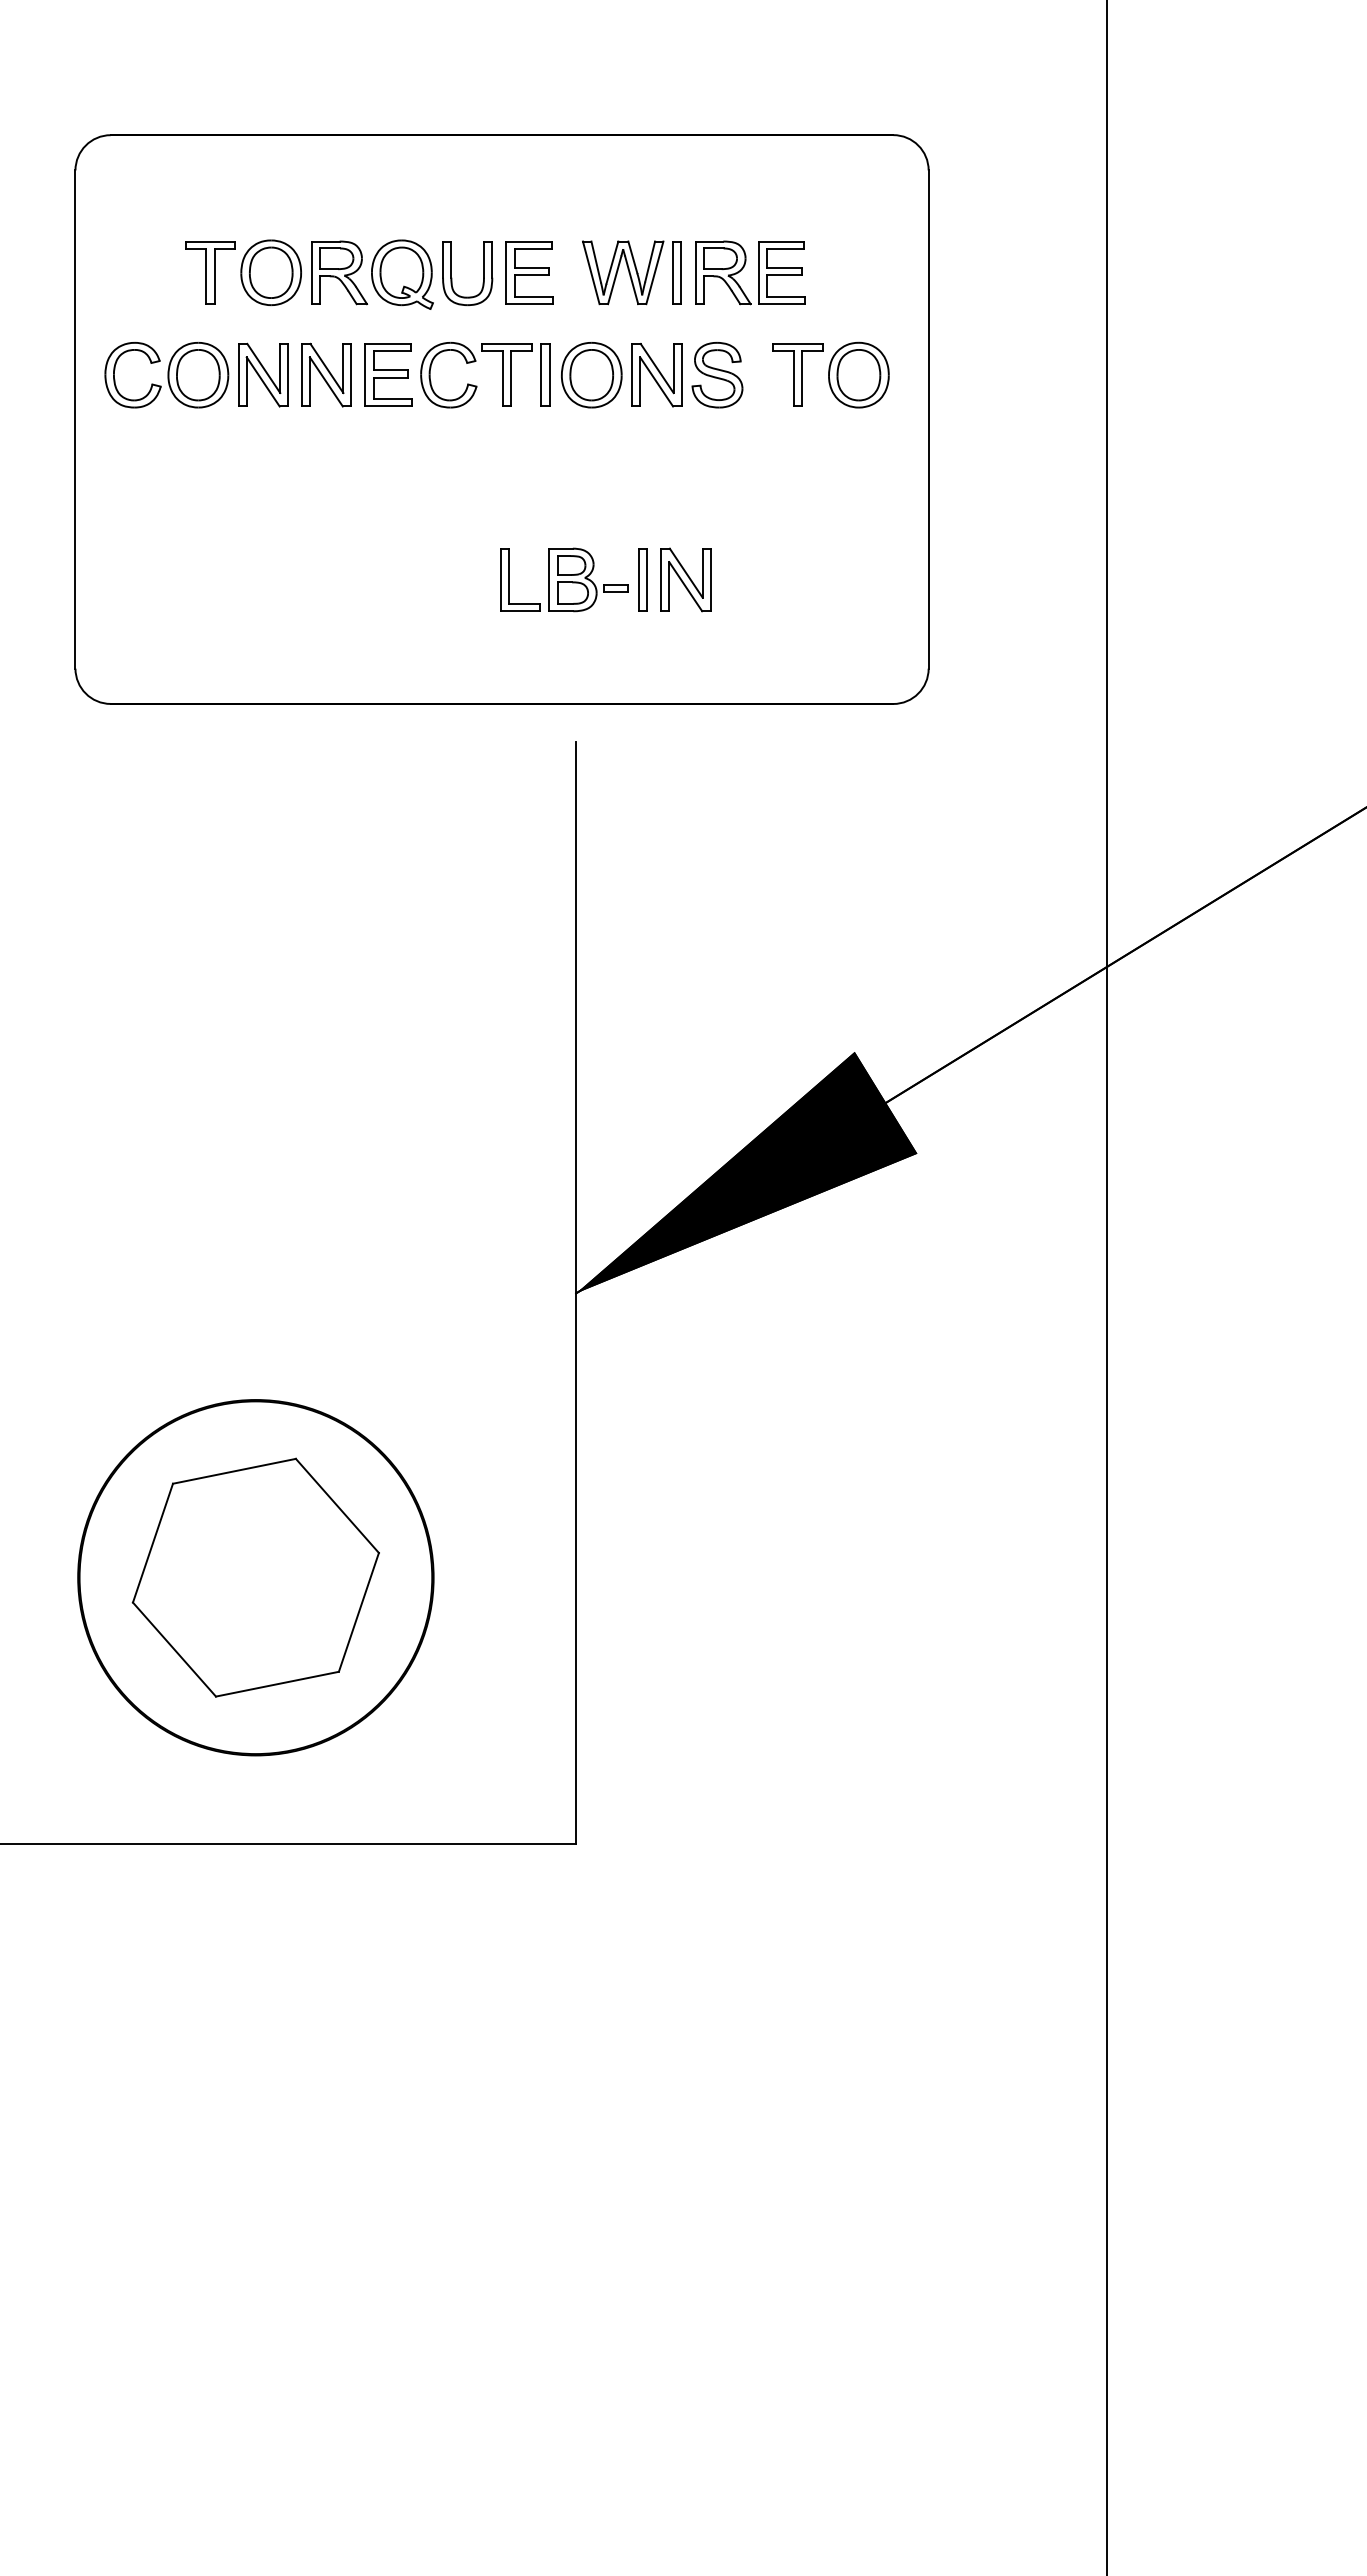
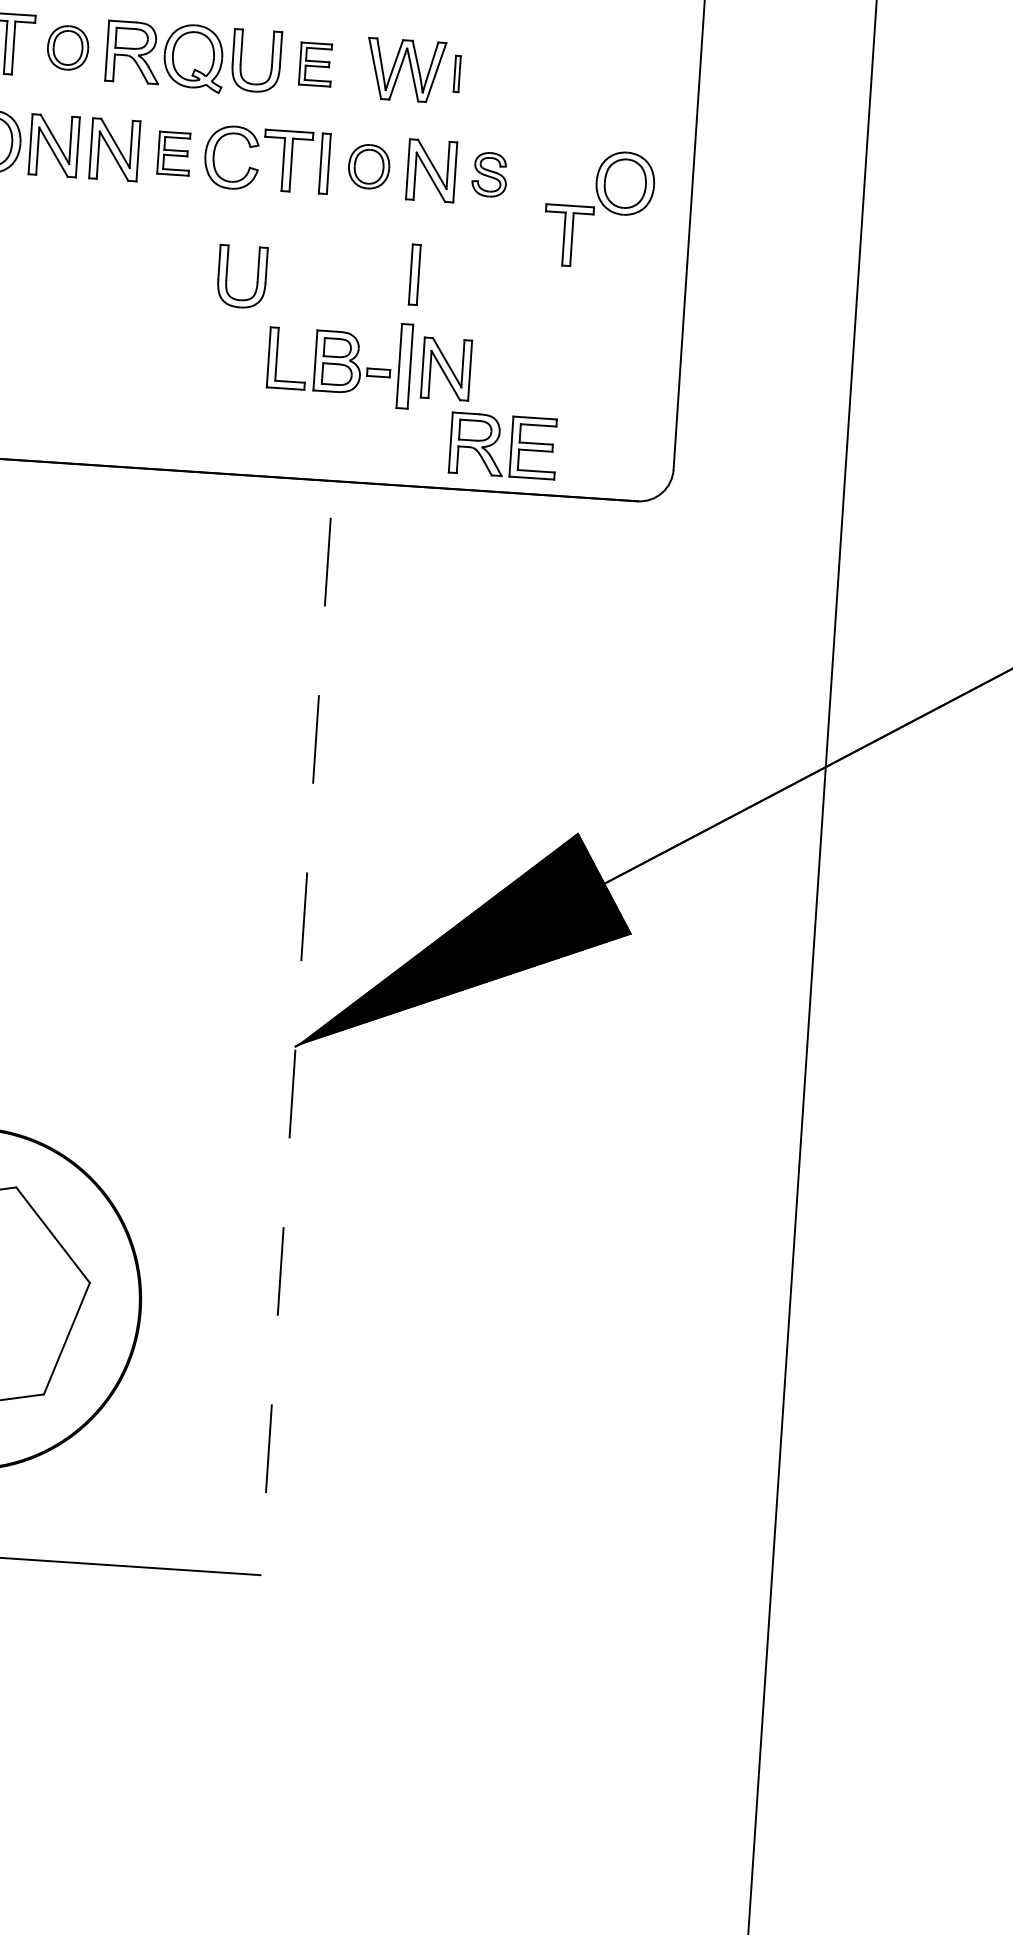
part: (744, 267) -> (498, 440), moved
part: (270, 272) -> (67, 47), size x0.7
part: (529, 272) -> (315, 64), size x0.7
part: (676, 272) -> (456, 73), size x0.6
part: (388, 374) -> (174, 153), size x0.7
part: (797, 374) -> (567, 235), moved
part: (591, 375) -> (368, 166), size x0.7
part: (717, 375) -> (489, 175), size x0.7
part: (646, 483) -> (414, 274), added
part: (452, 503) -> (227, 280), added
part: (642, 579) -> (404, 365), size x1.4
line: (576, 1293) -> (295, 1046), solid -> dashed

